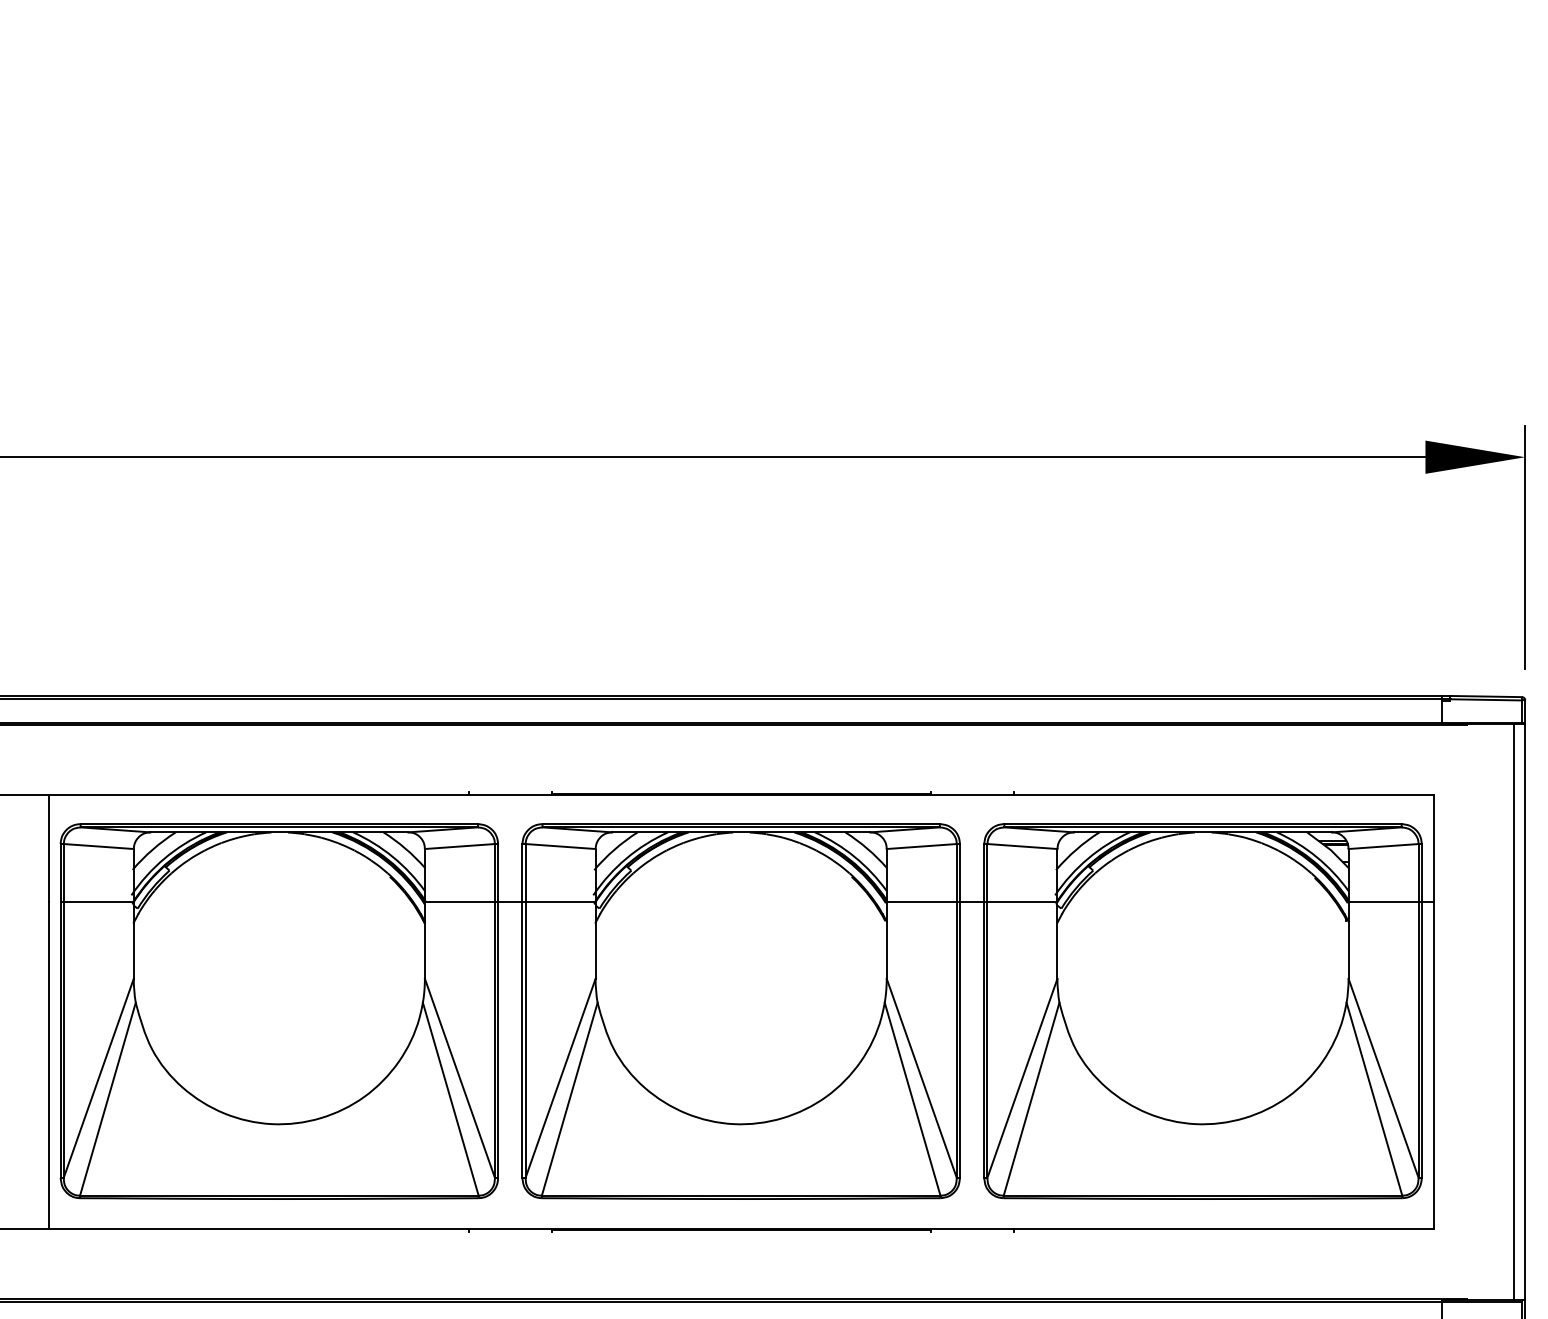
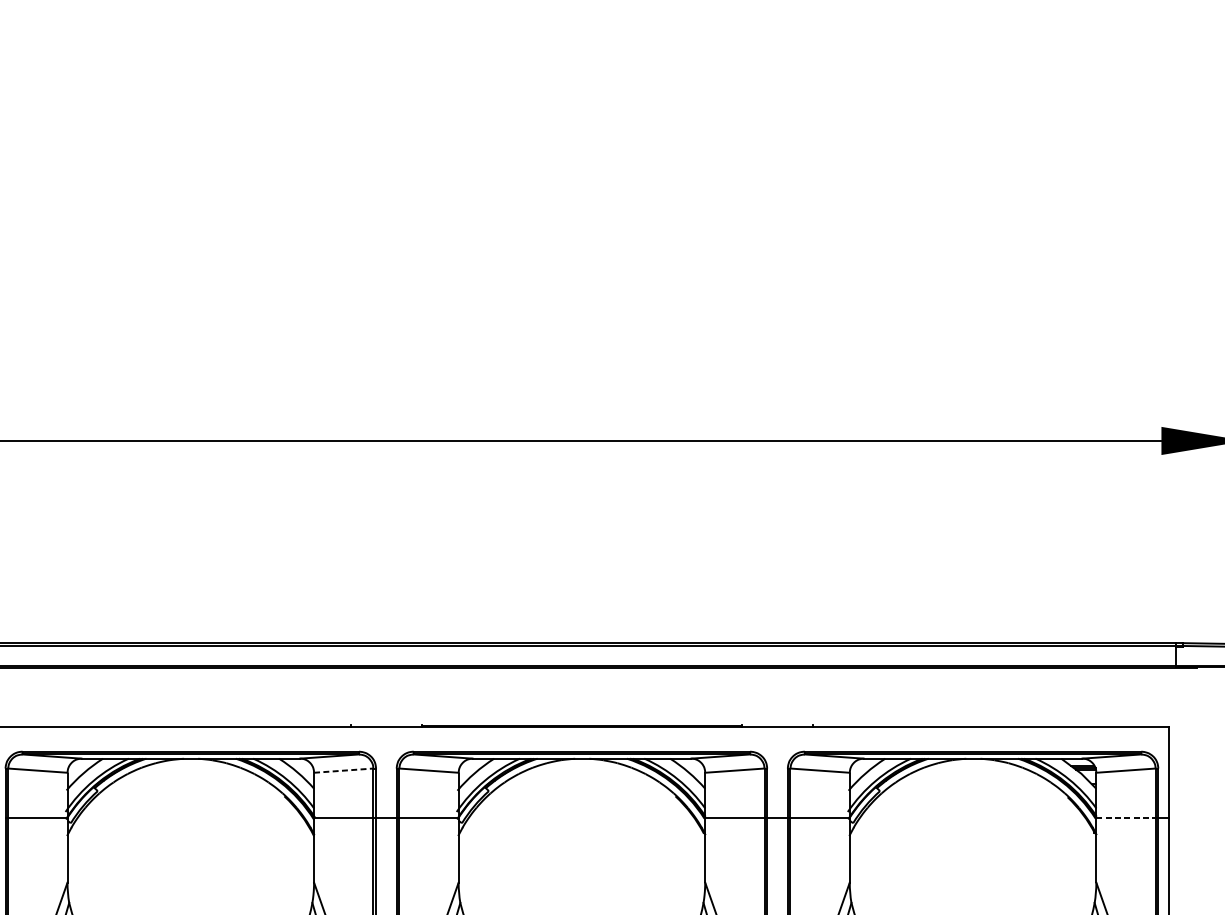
line: (460, 846) -> (344, 770), solid -> dashed
line: (1384, 902) -> (1126, 818), solid -> dashed

